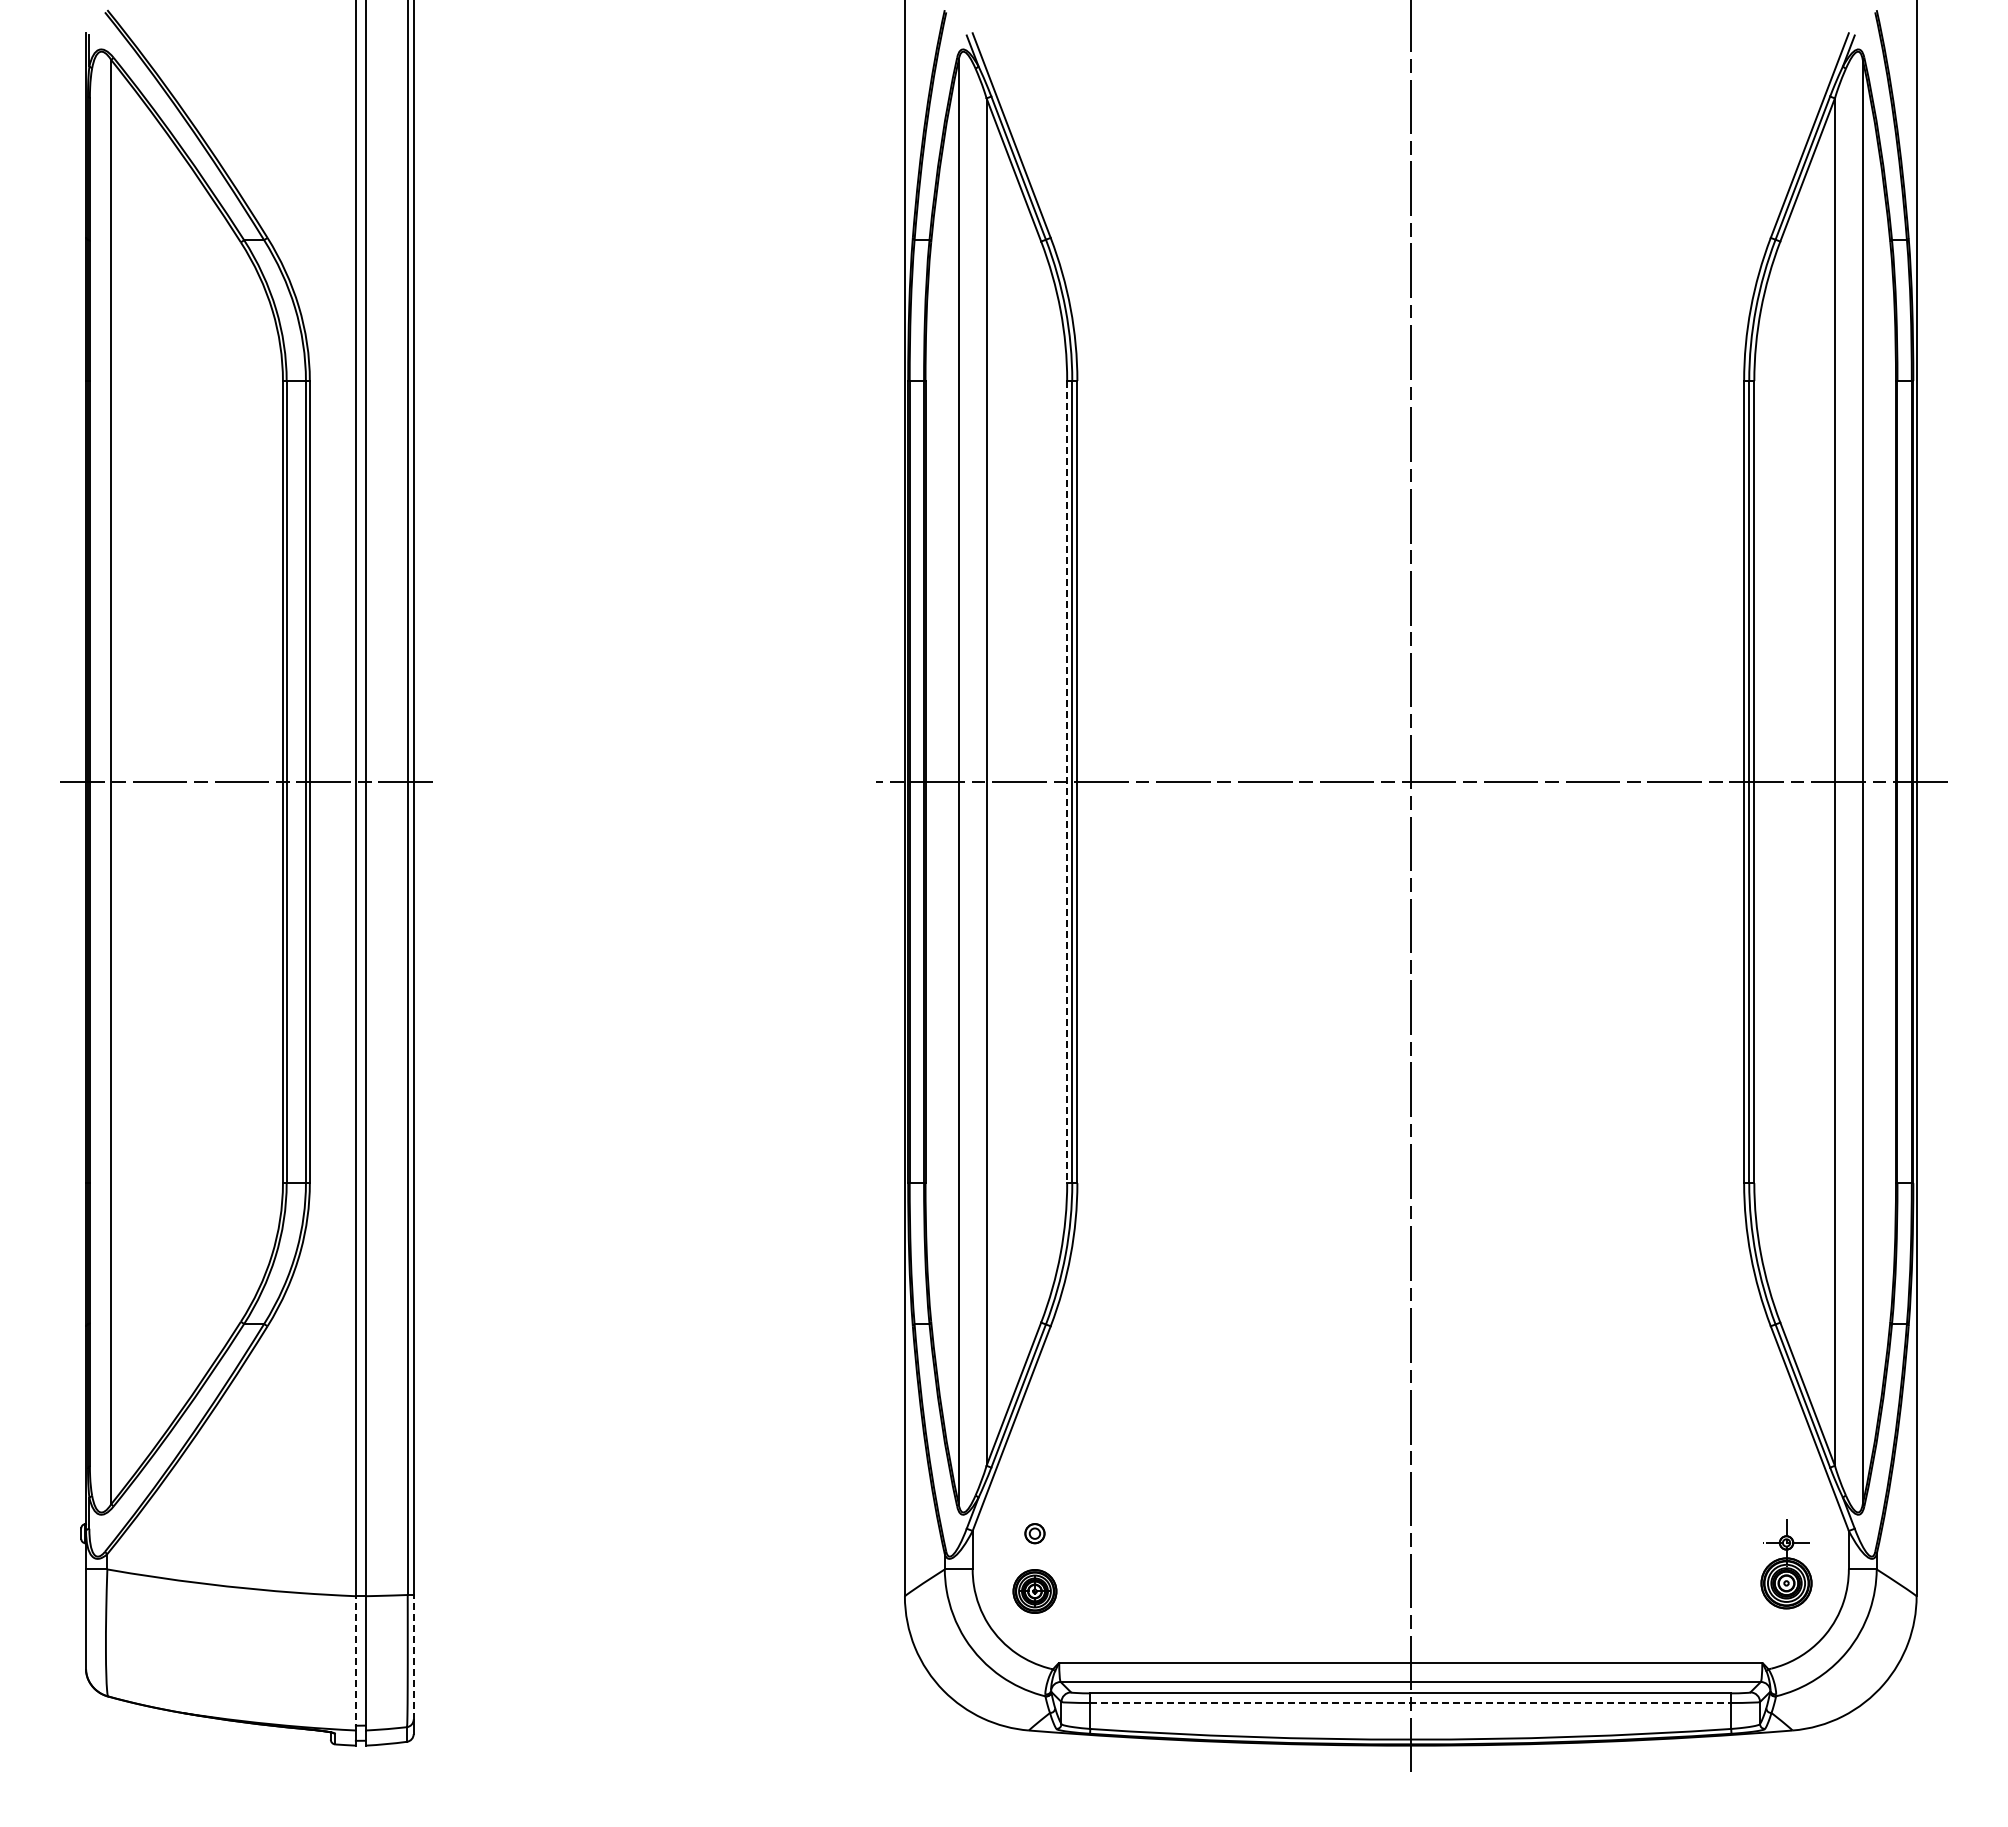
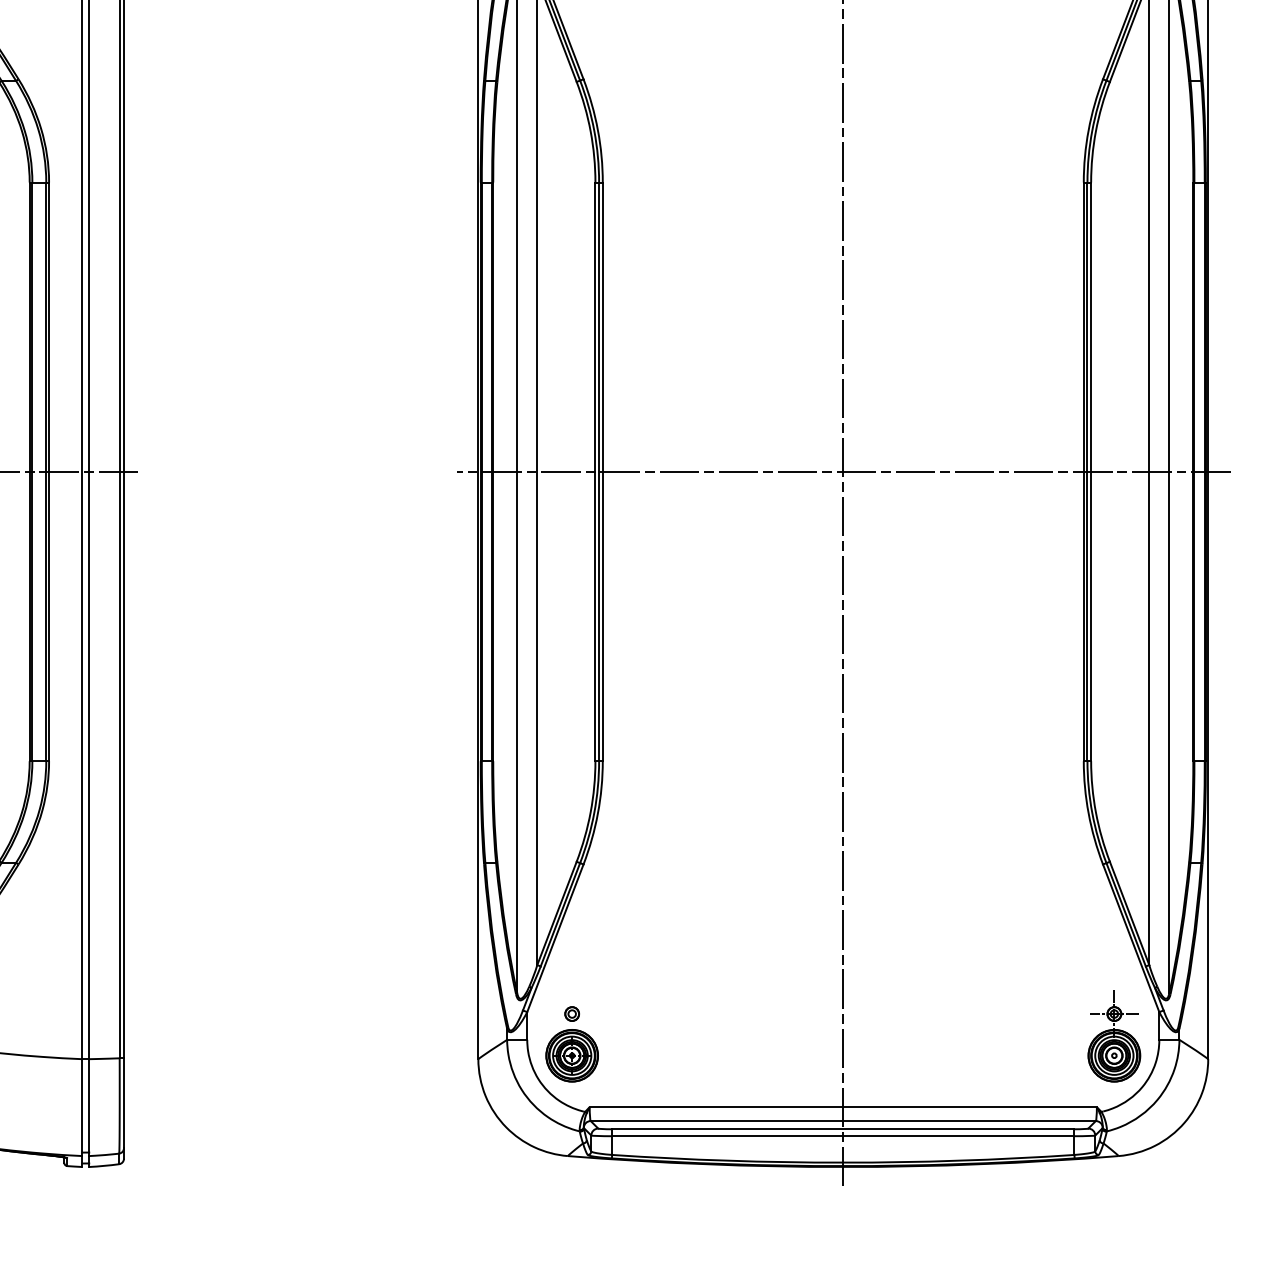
line: (1067, 782) -> (595, 472), dashed -> solid
part: (1786, 1564) -> (1114, 1036), size x1.43
part: (1034, 1591) -> (571, 1055), size x1.67
line: (413, 1656) -> (123, 1102), dashed -> solid
line: (355, 1662) -> (82, 1107), dashed -> solid
line: (1411, 1702) -> (843, 1135), dashed -> solid

